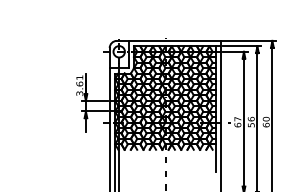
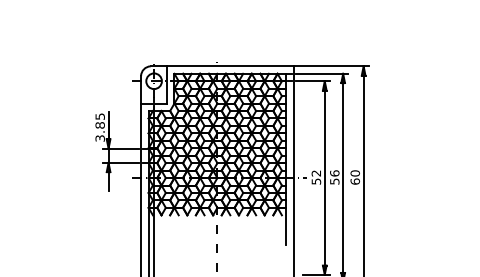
text: (79, 80) -> (99, 120), 3.61 -> 3.85
text: (237, 122) -> (316, 177), 67 -> 52

